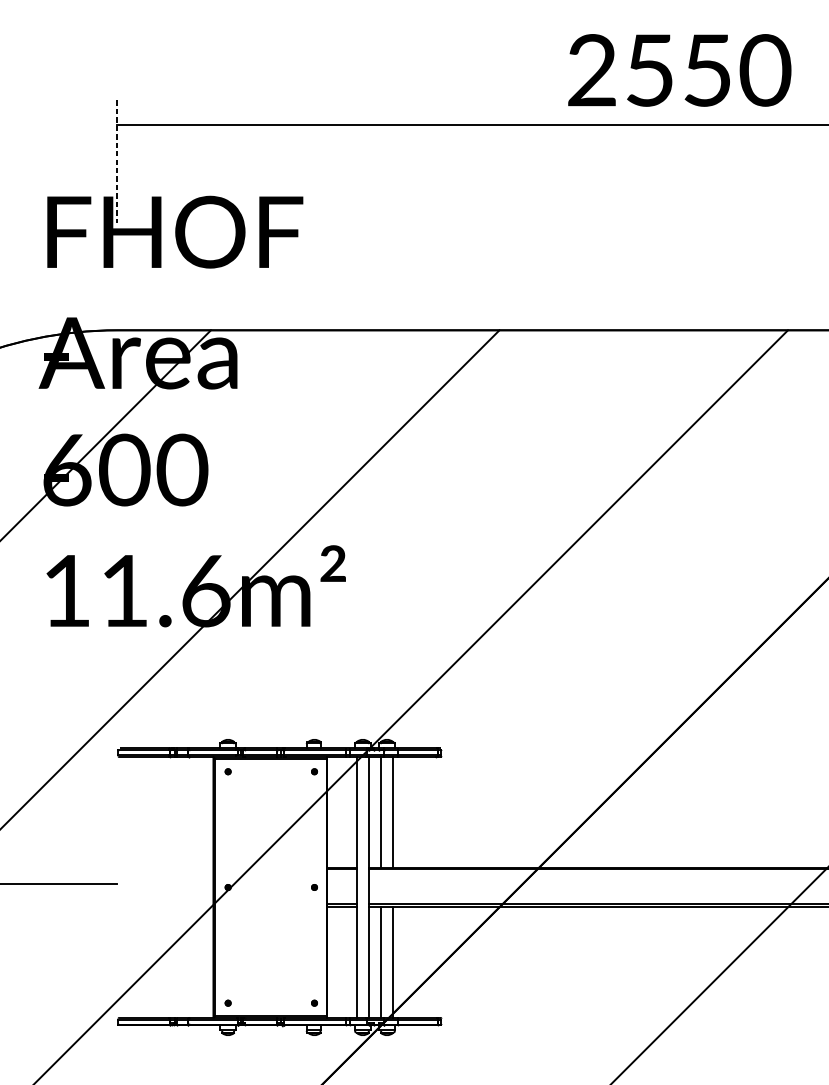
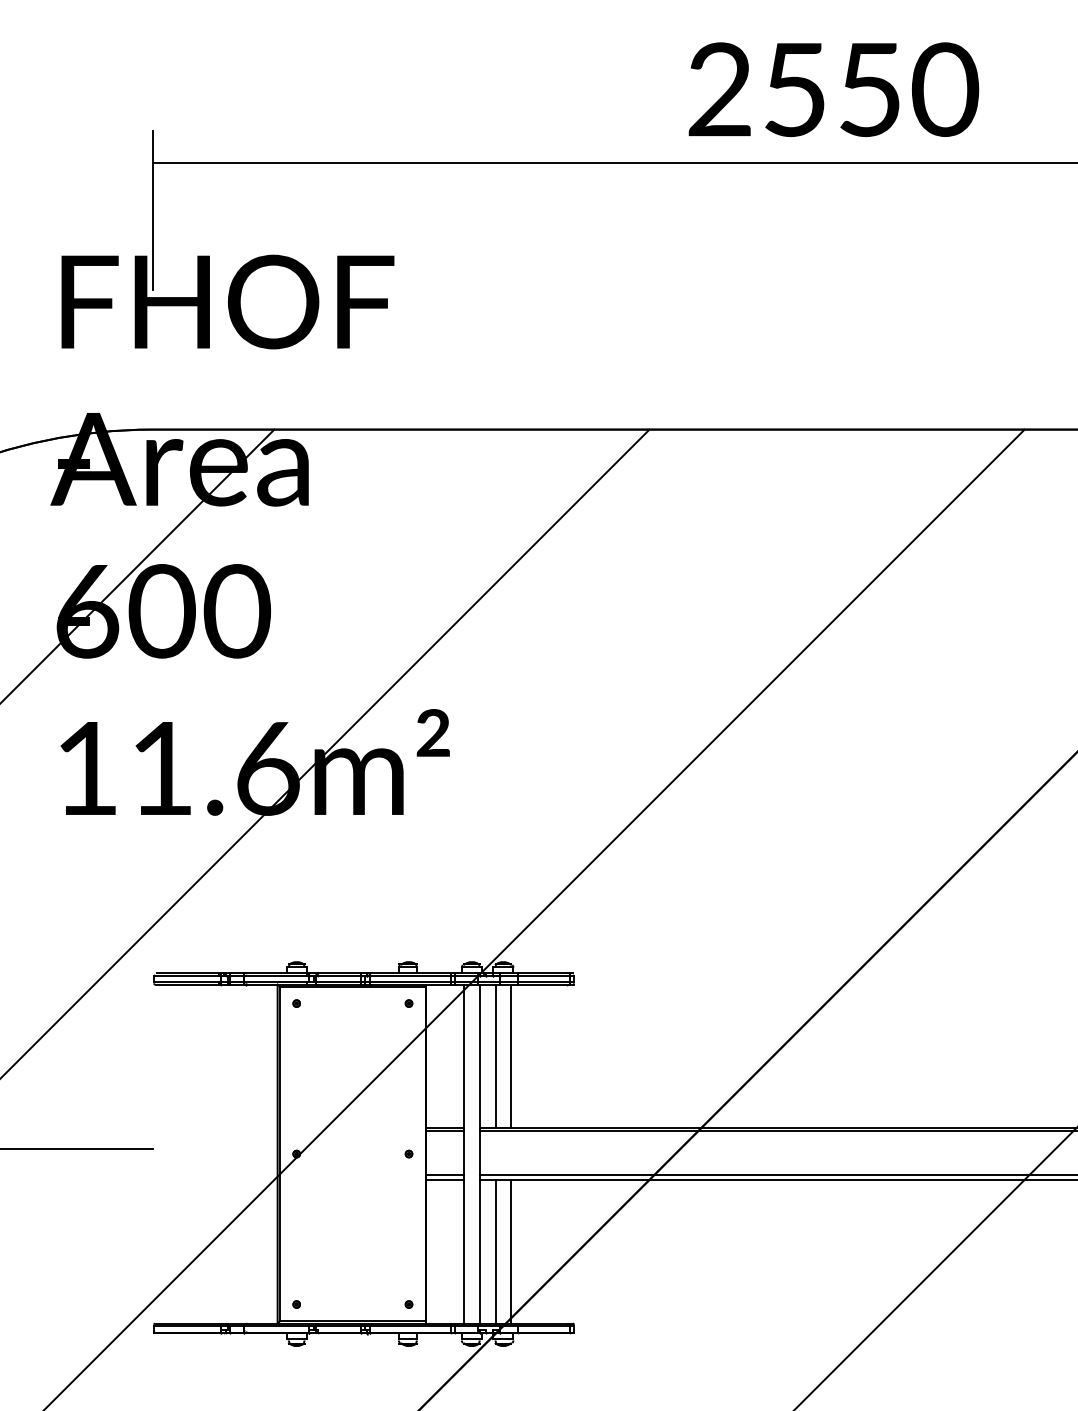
text: (679, 70) -> (833, 89), moved
line: (117, 161) -> (152, 210), dashed -> solid

